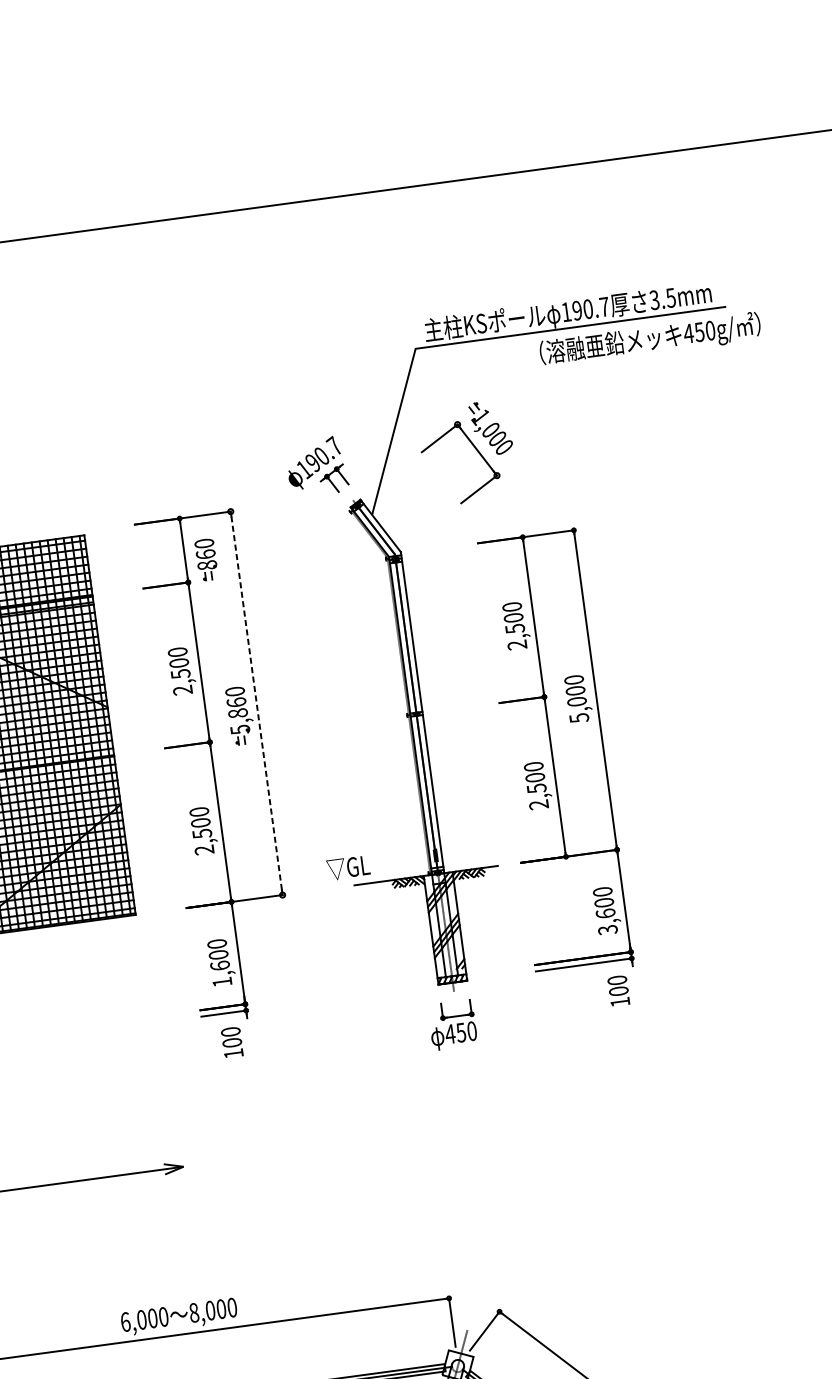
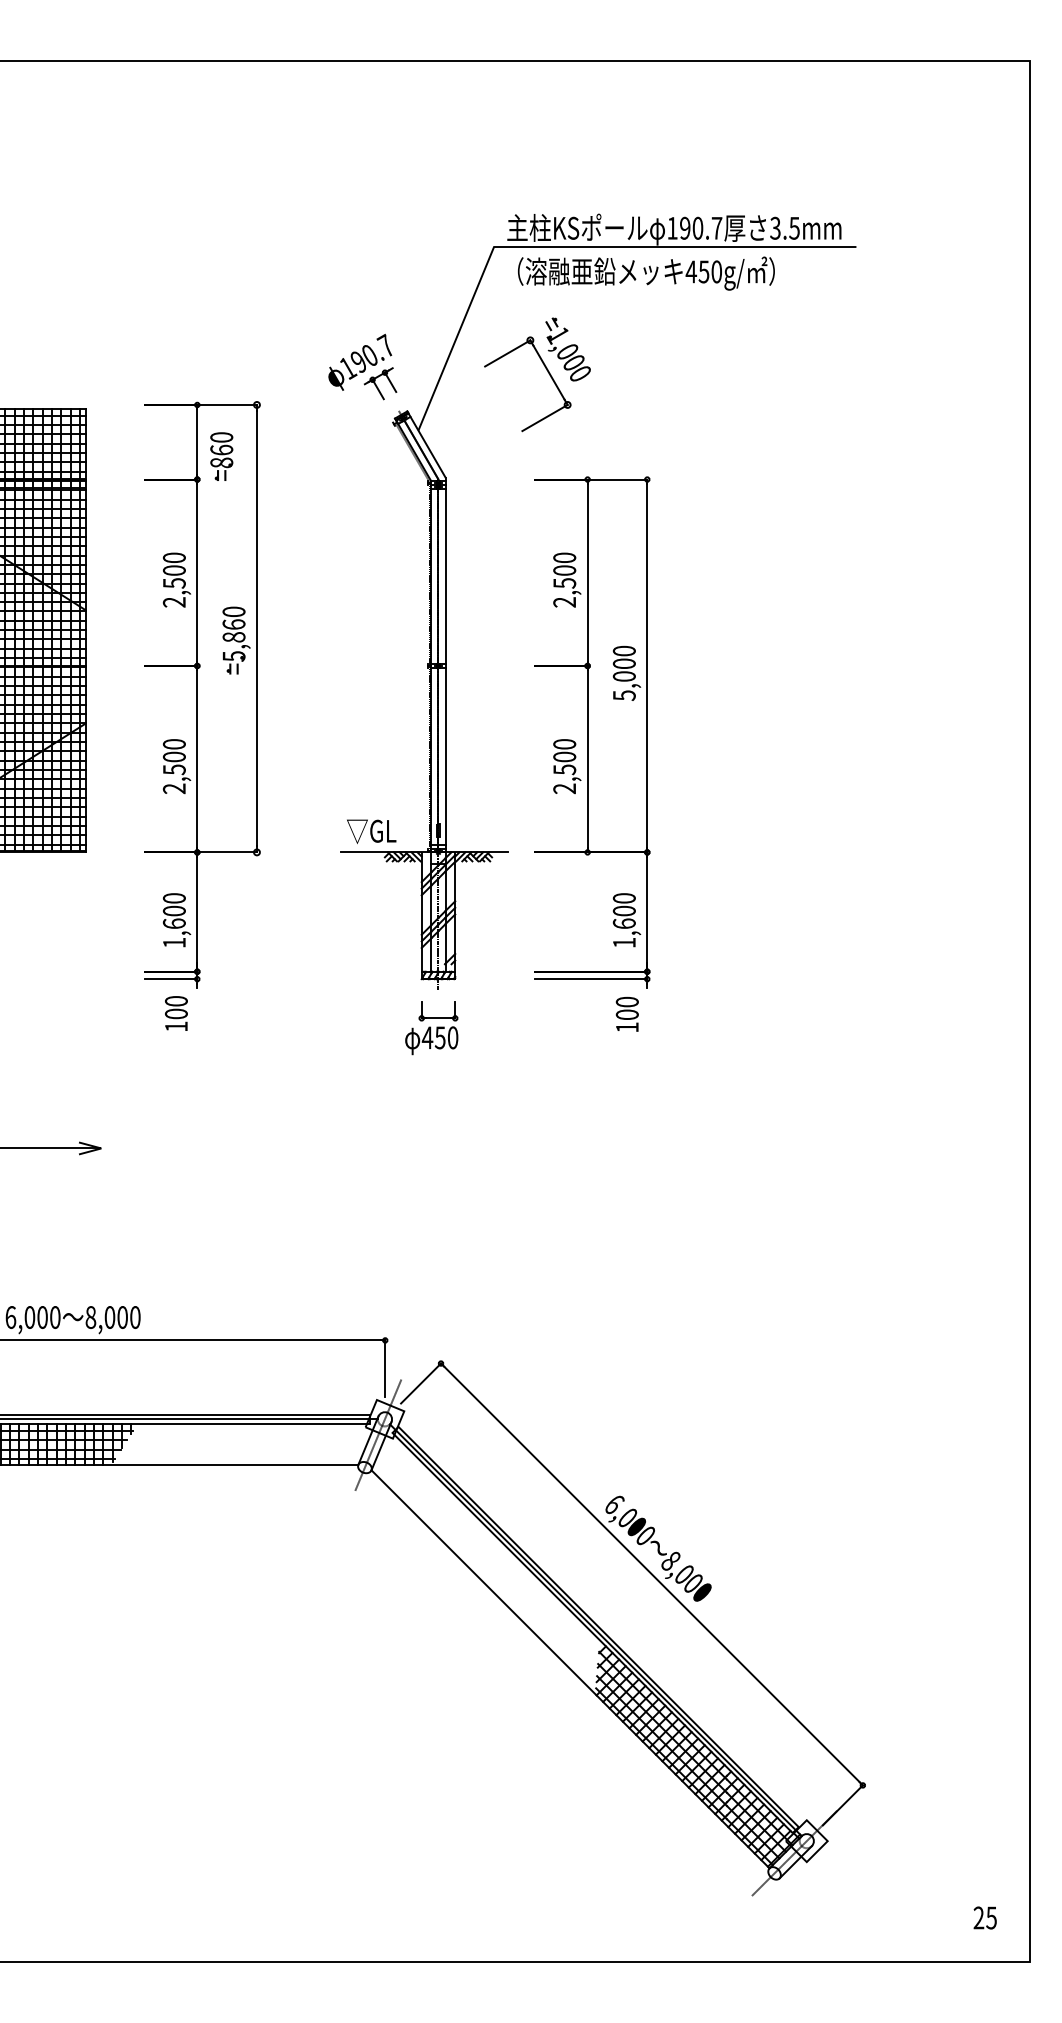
text: (650, 340) -> (646, 273), moved
line: (256, 703) -> (256, 628), dashed -> solid
text: (348, 867) -> (371, 831), moved
text: (607, 929) -> (623, 942), 3,600 -> 1,600

